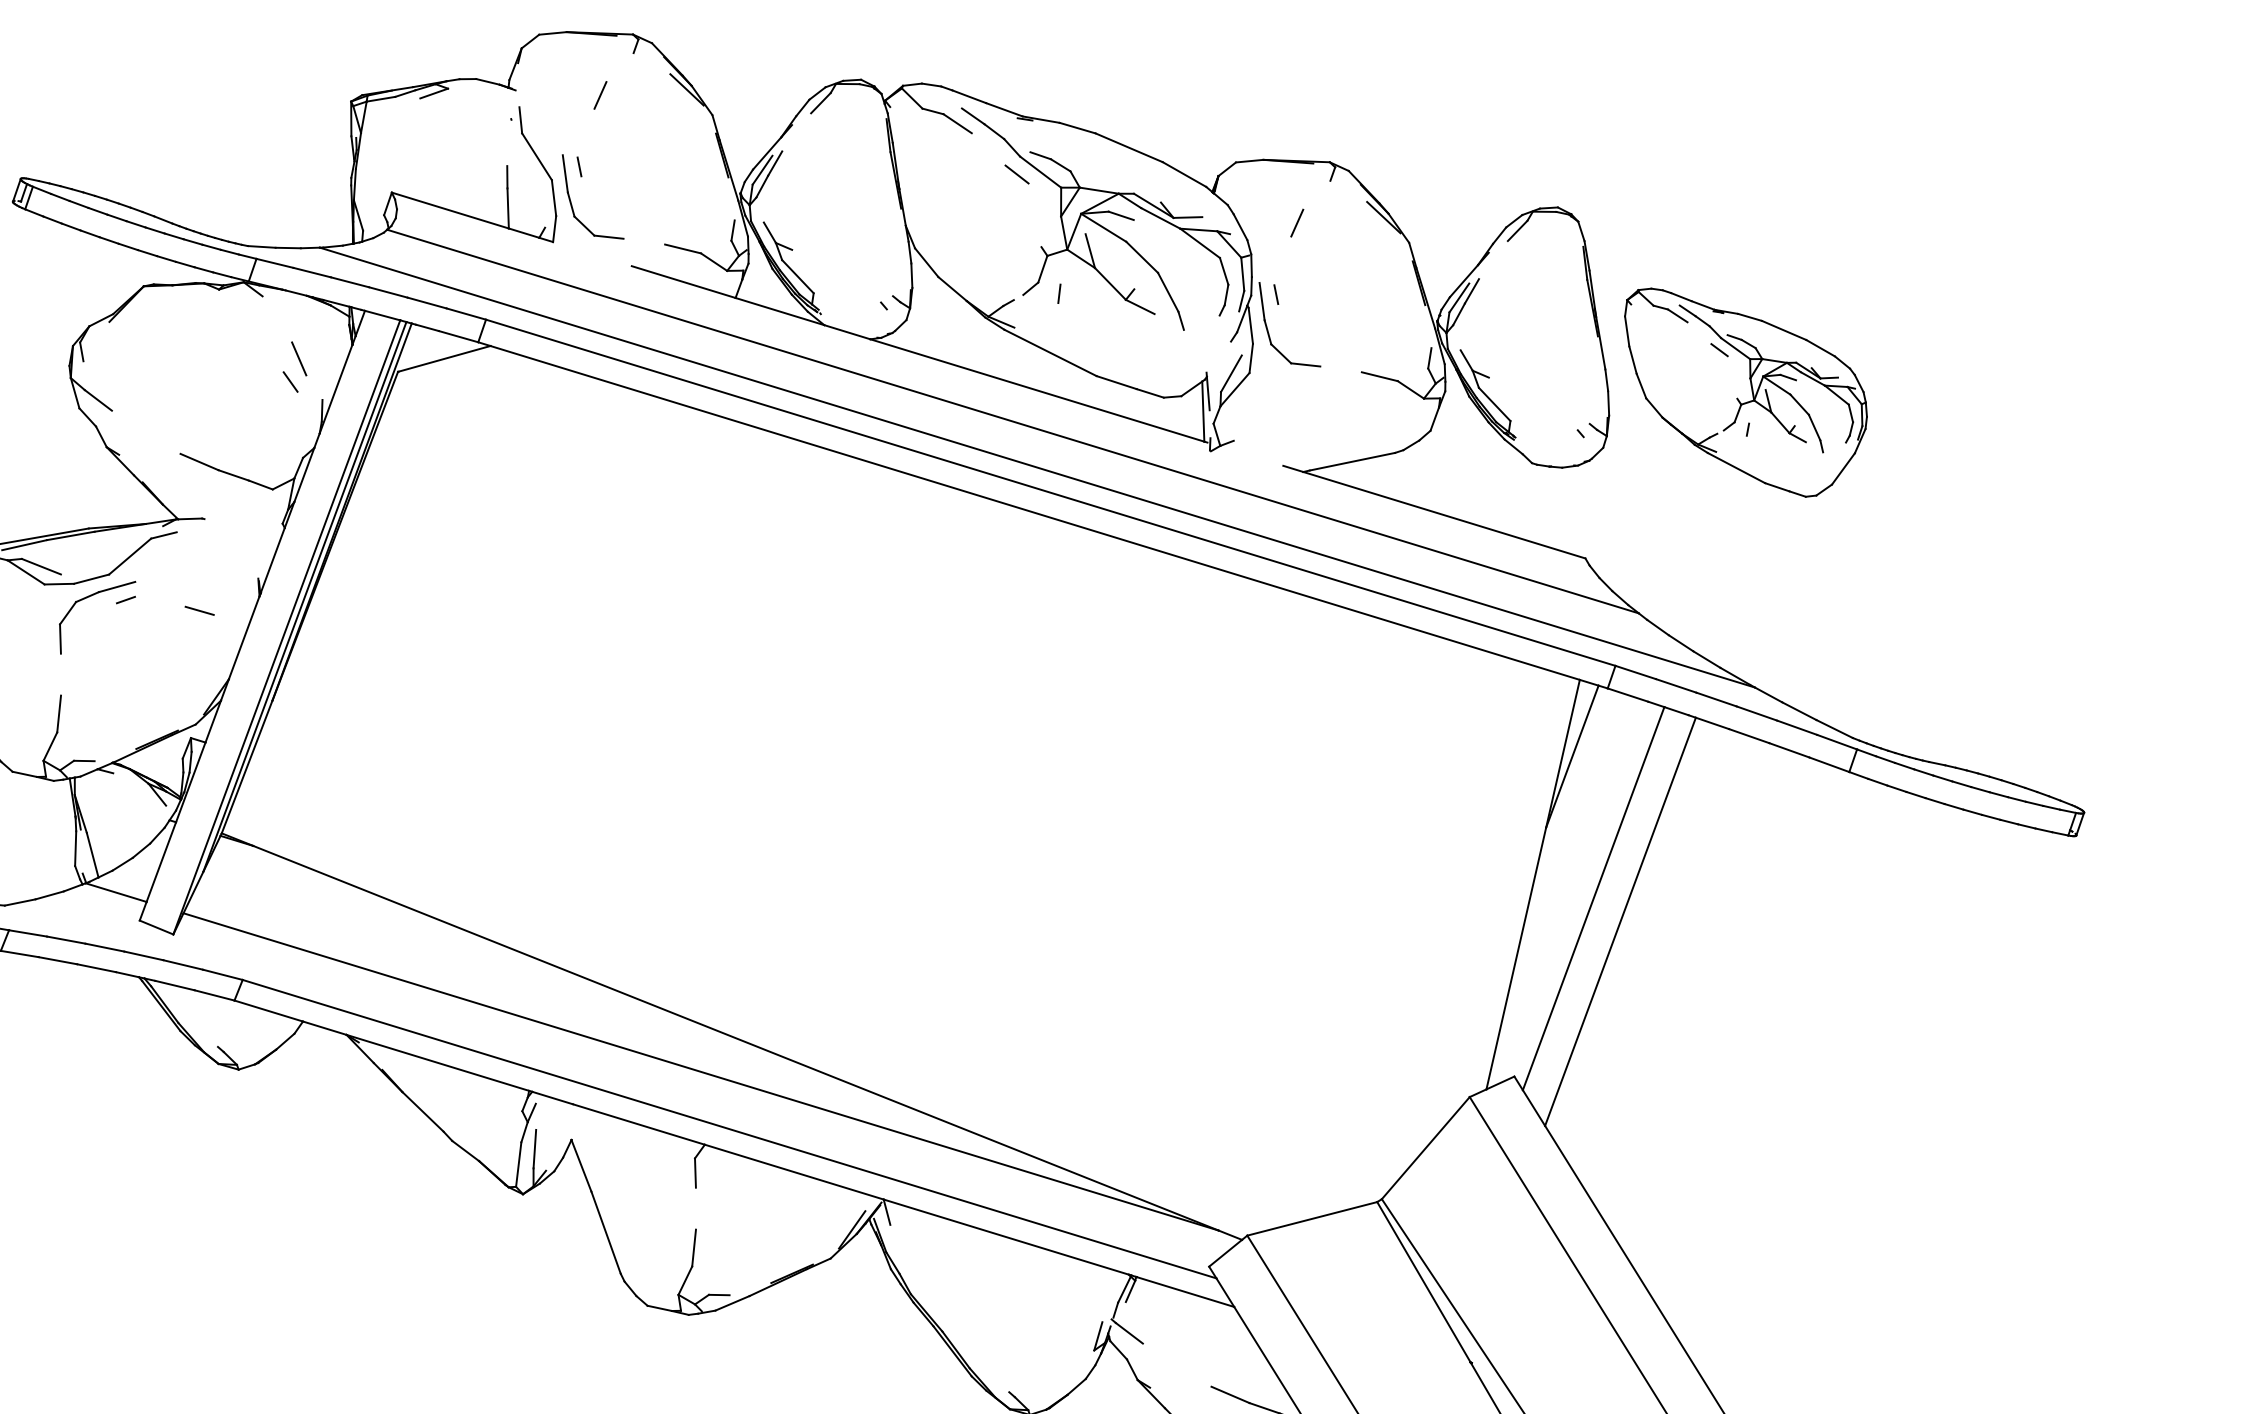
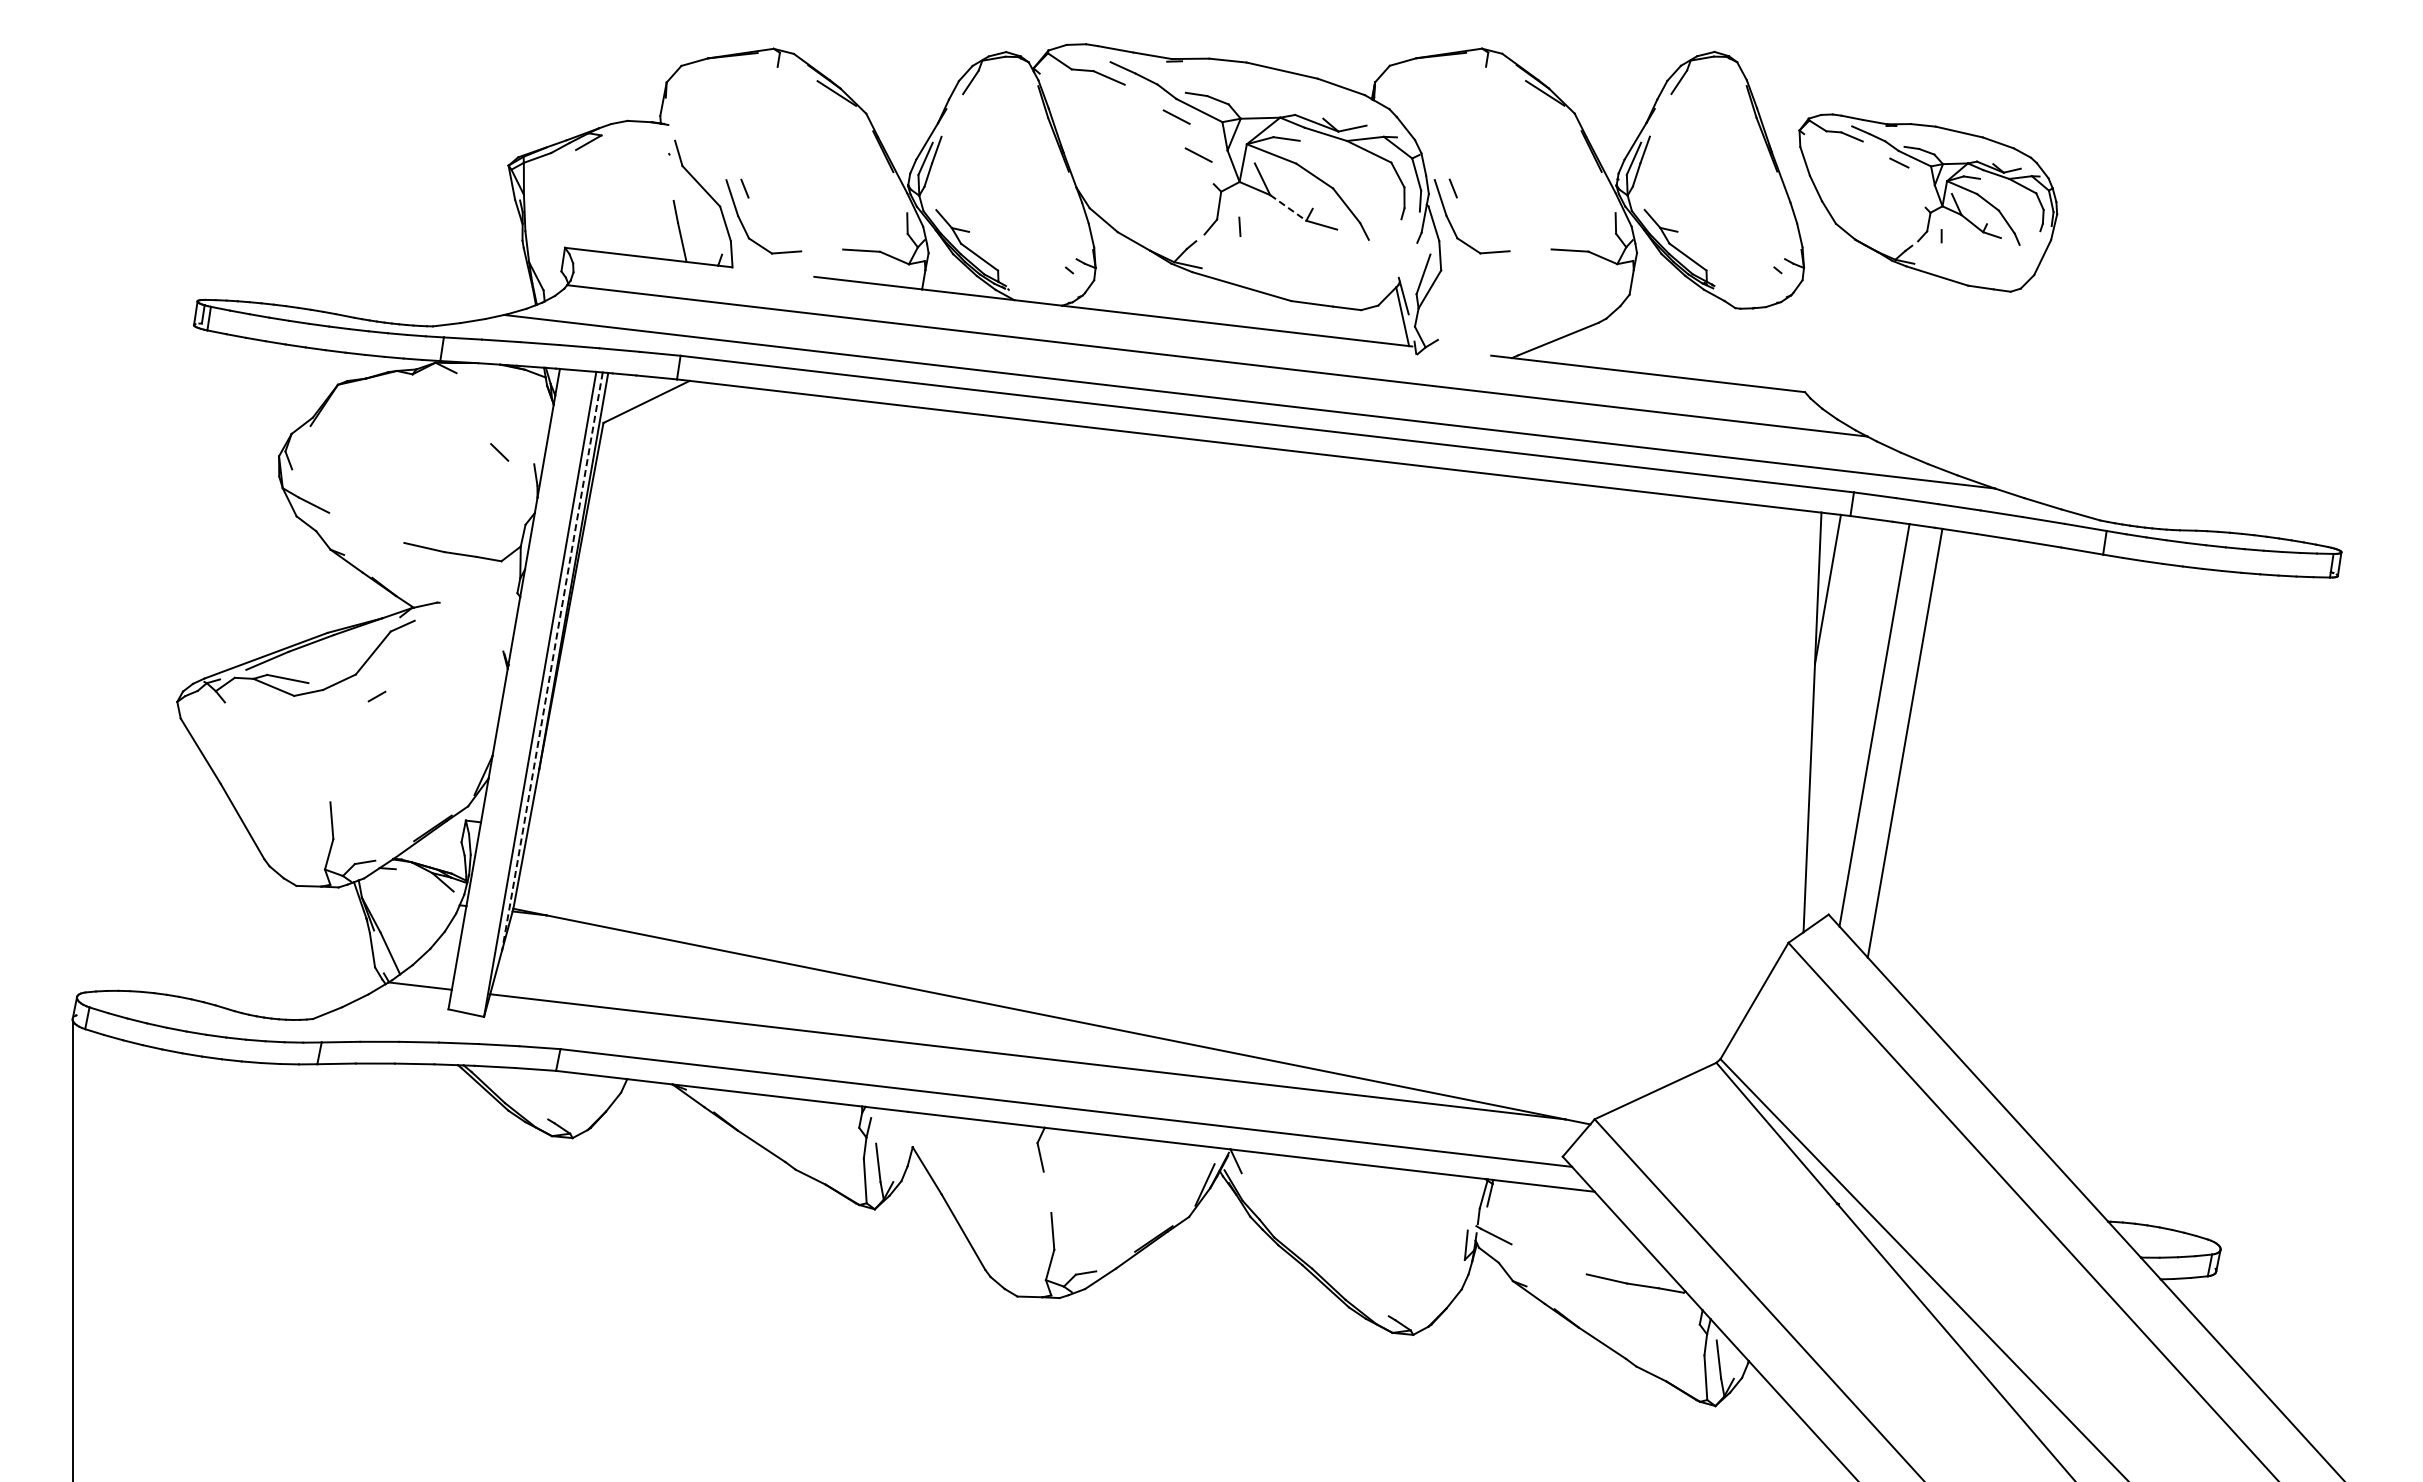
line: (600, 95) -> (752, 114), removed
line: (1031, 215) -> (1198, 154), added
line: (1296, 223) -> (1460, 114), removed
line: (1110, 284) -> (1288, 208), solid -> dashed
line: (298, 359) -> (503, 428), removed
line: (304, 597) -> (552, 661), solid -> dashed
part: (88, 598) -> (339, 701), removed
line: (199, 610) -> (451, 693), removed

